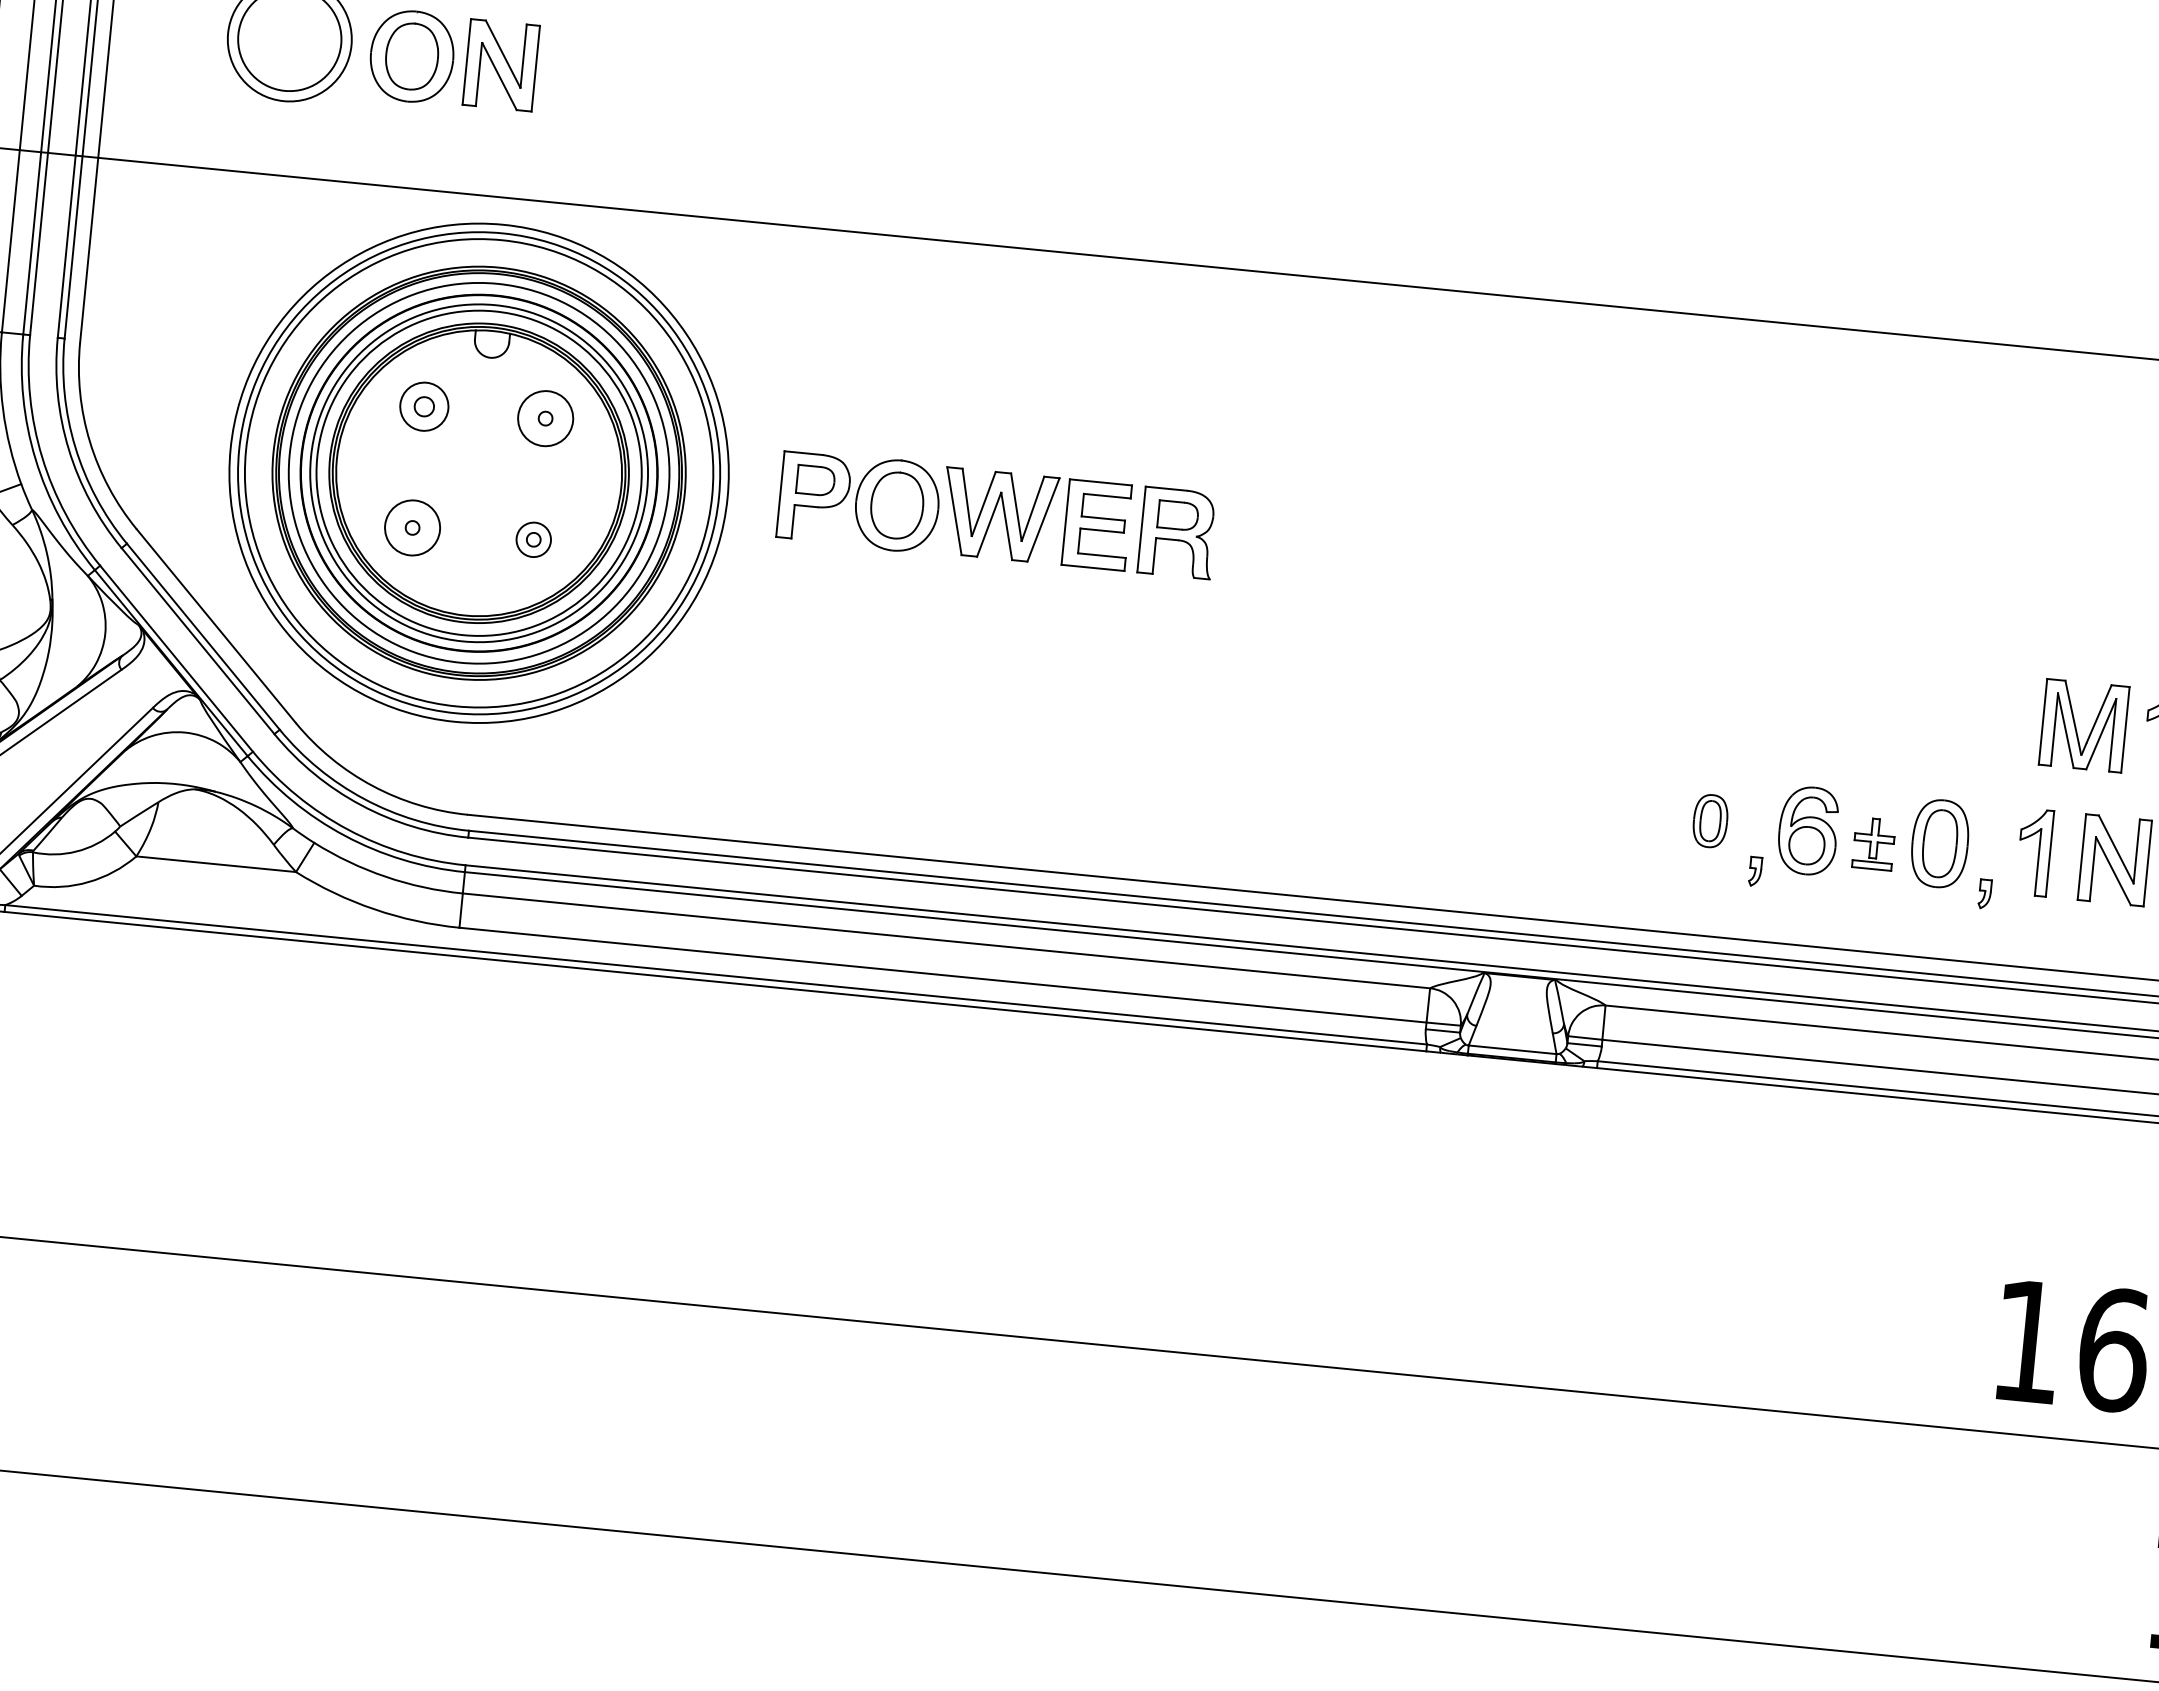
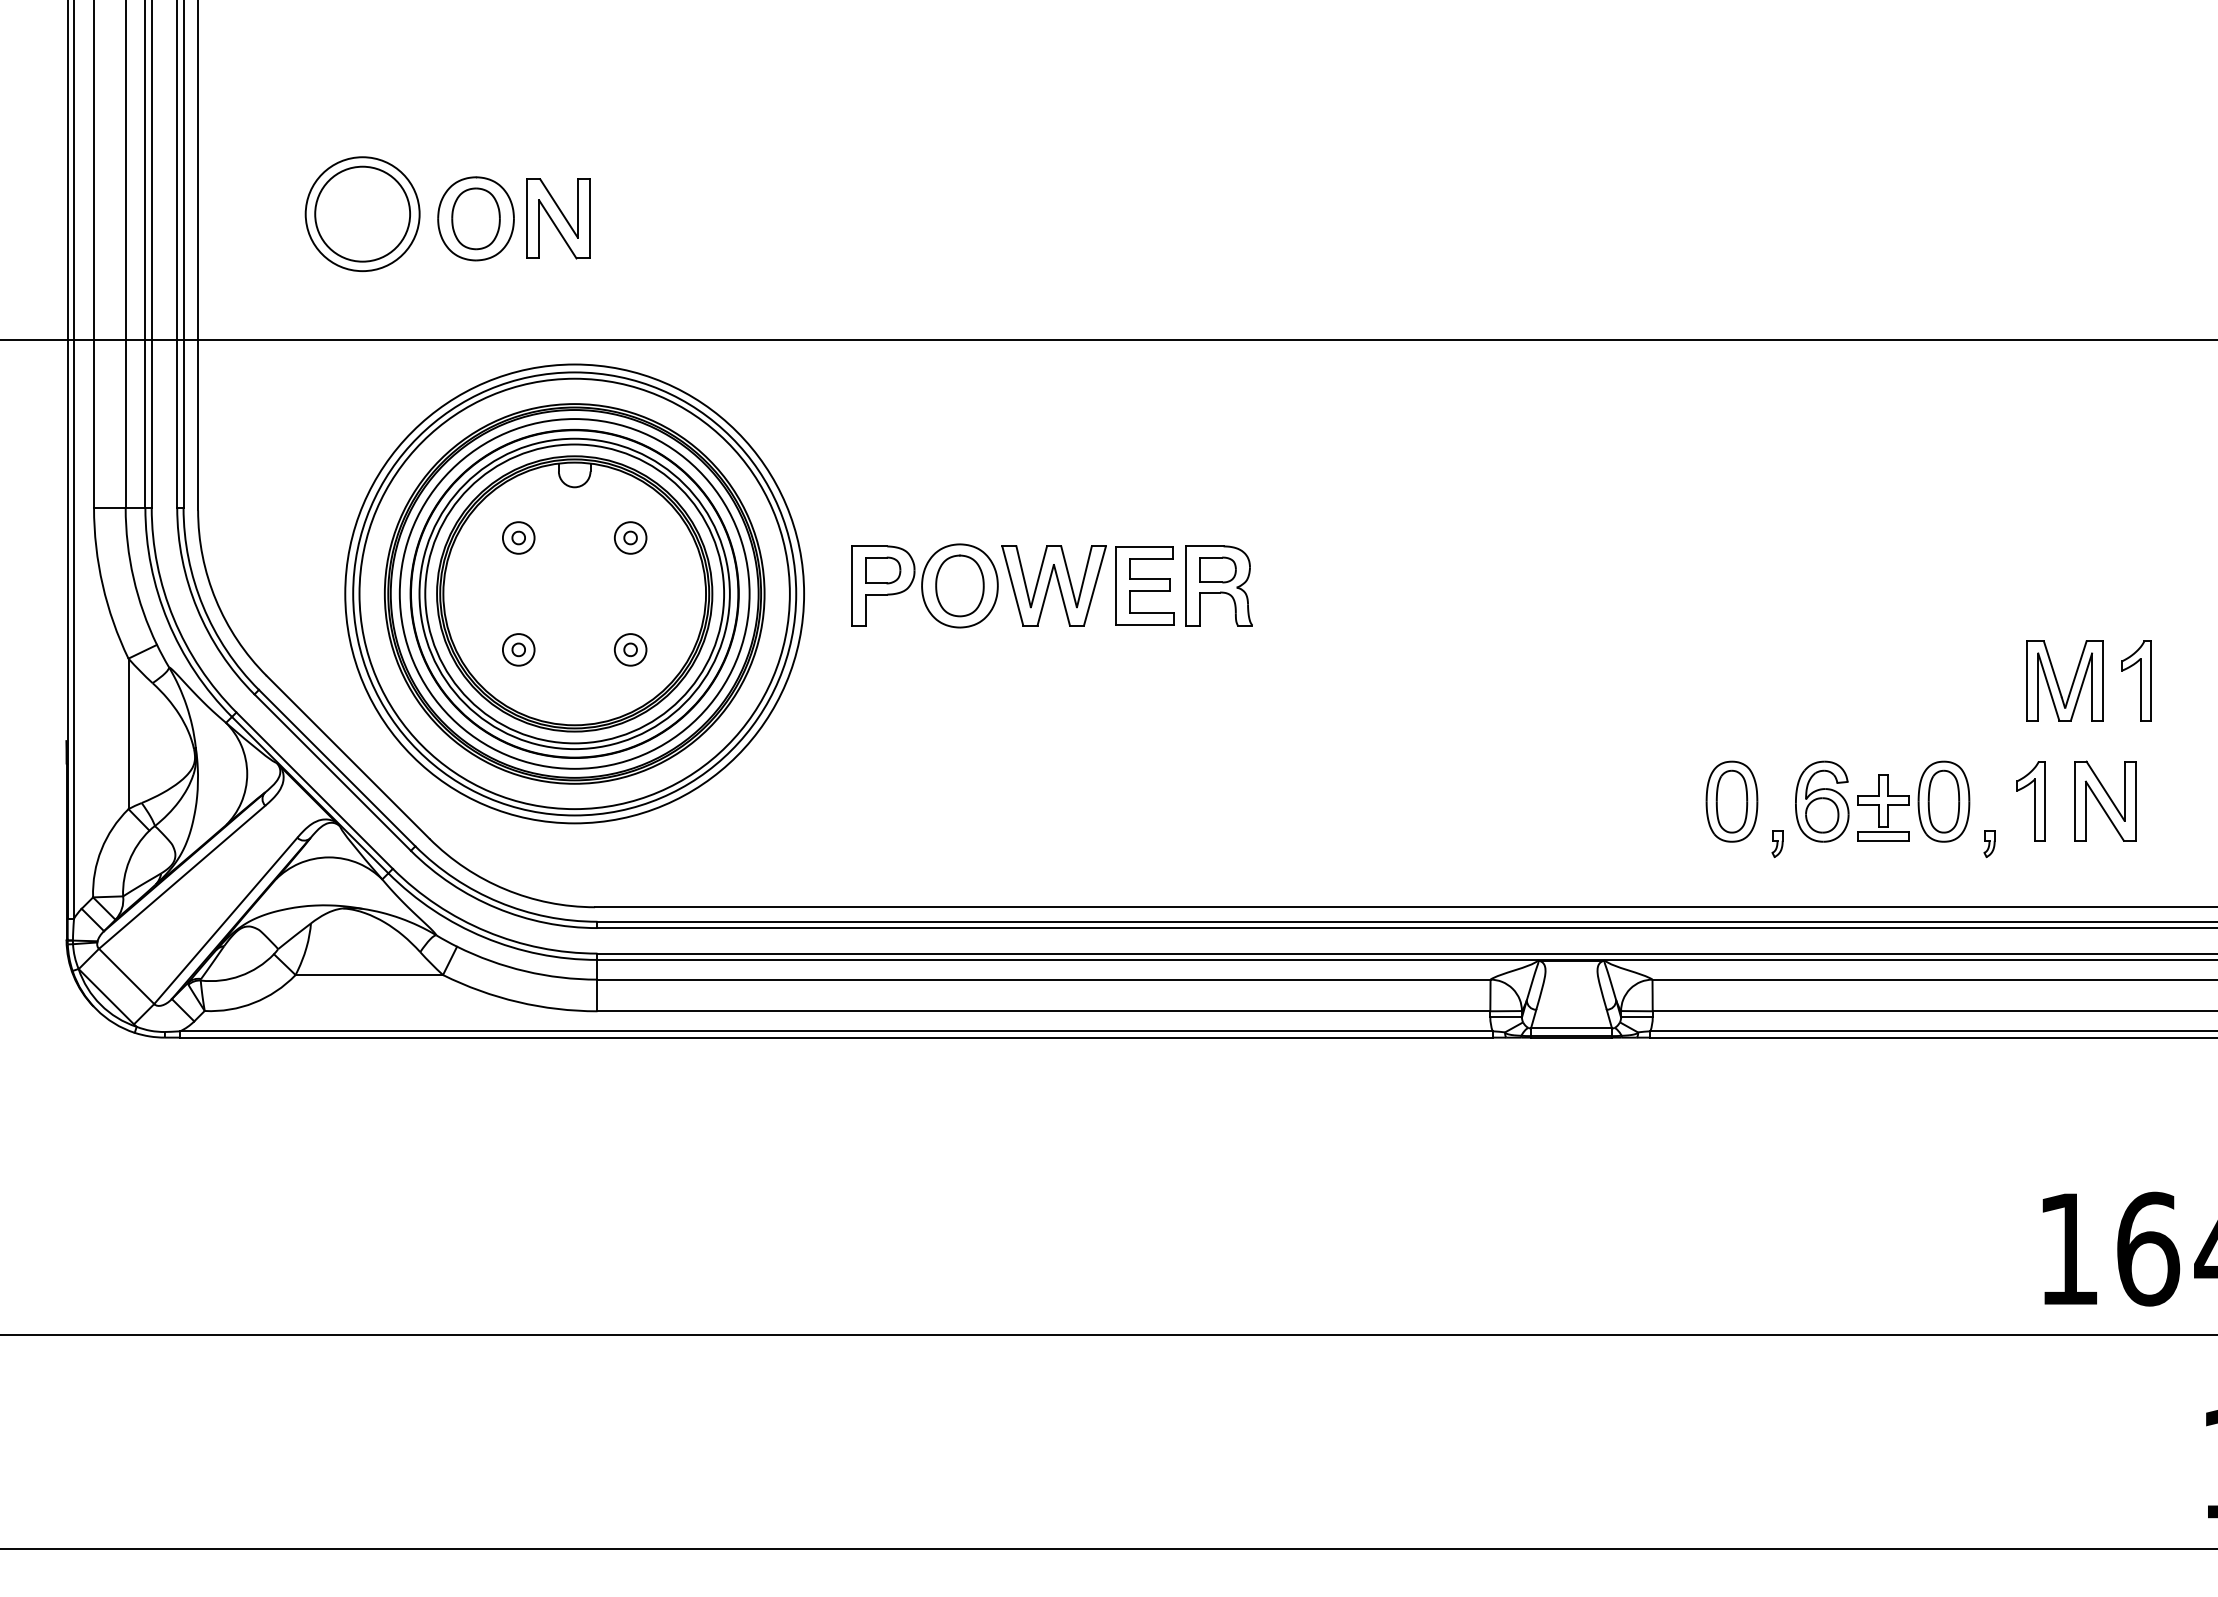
part: (424, 406) -> (518, 537), size x0.71
circle: (545, 418) -> (630, 537), size x0.62
circle: (412, 527) -> (518, 649), size x0.62
part: (1710, 820) -> (1731, 801), size x1.67
part: (1874, 843) -> (1883, 807), size x1.43

